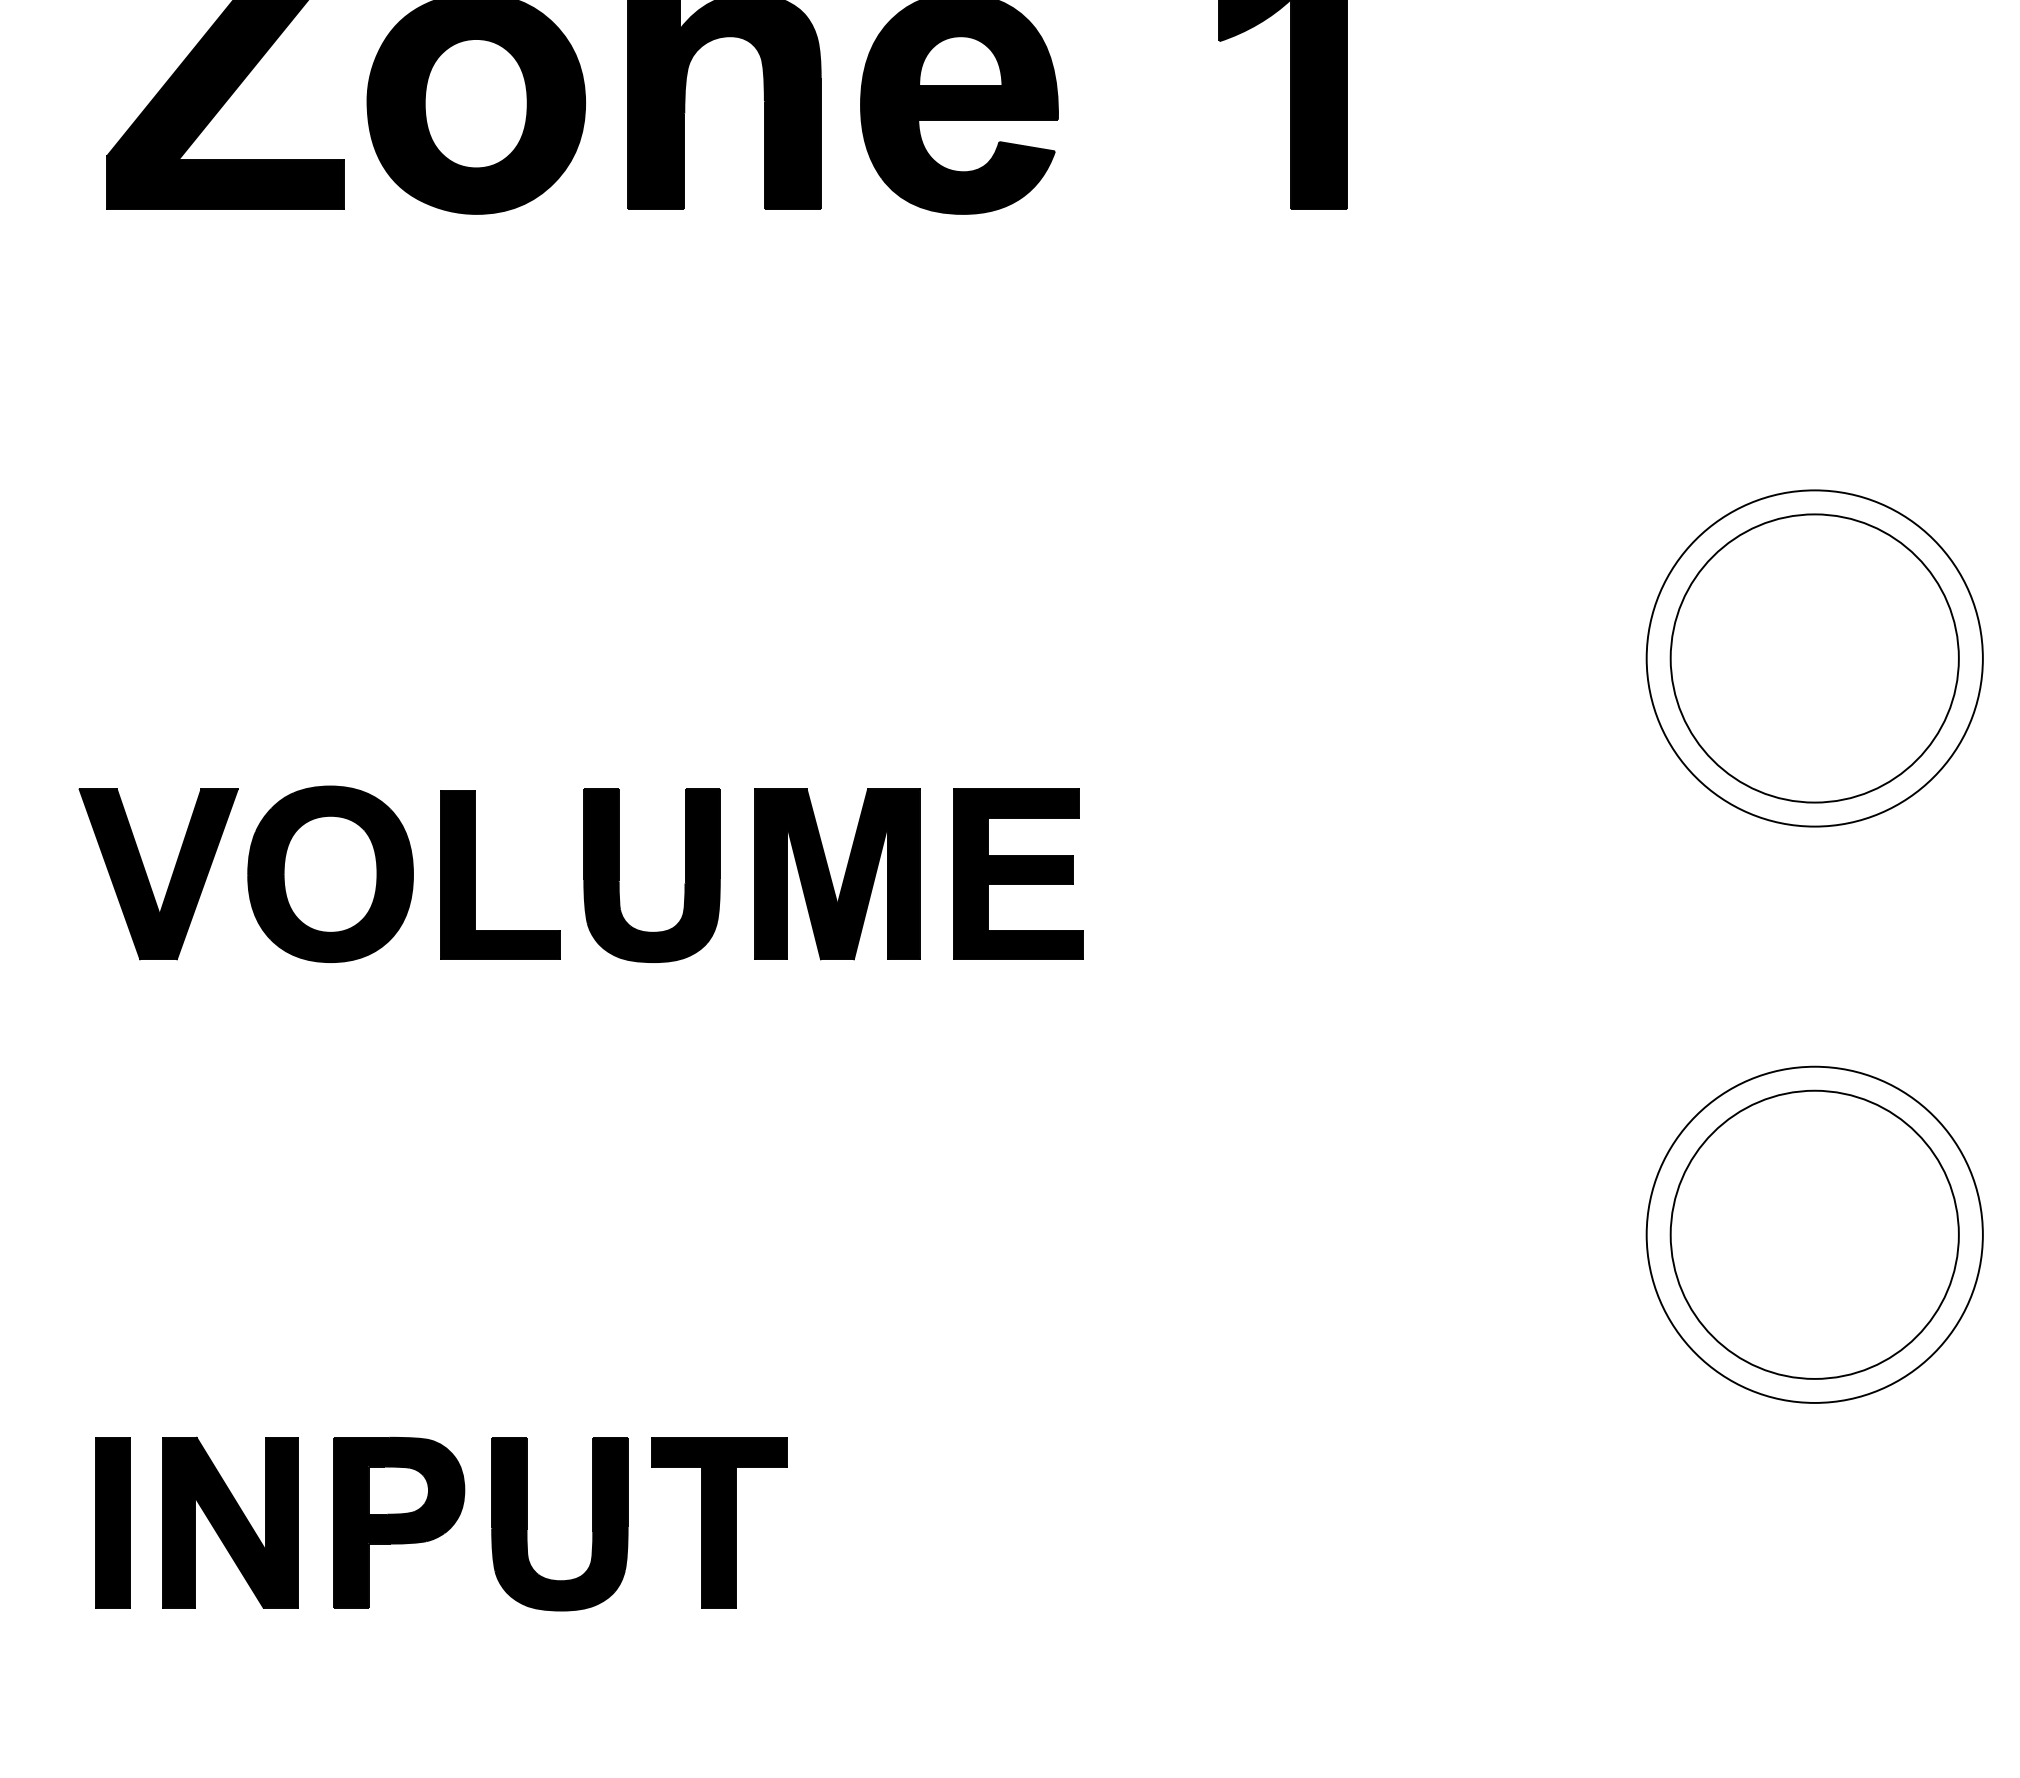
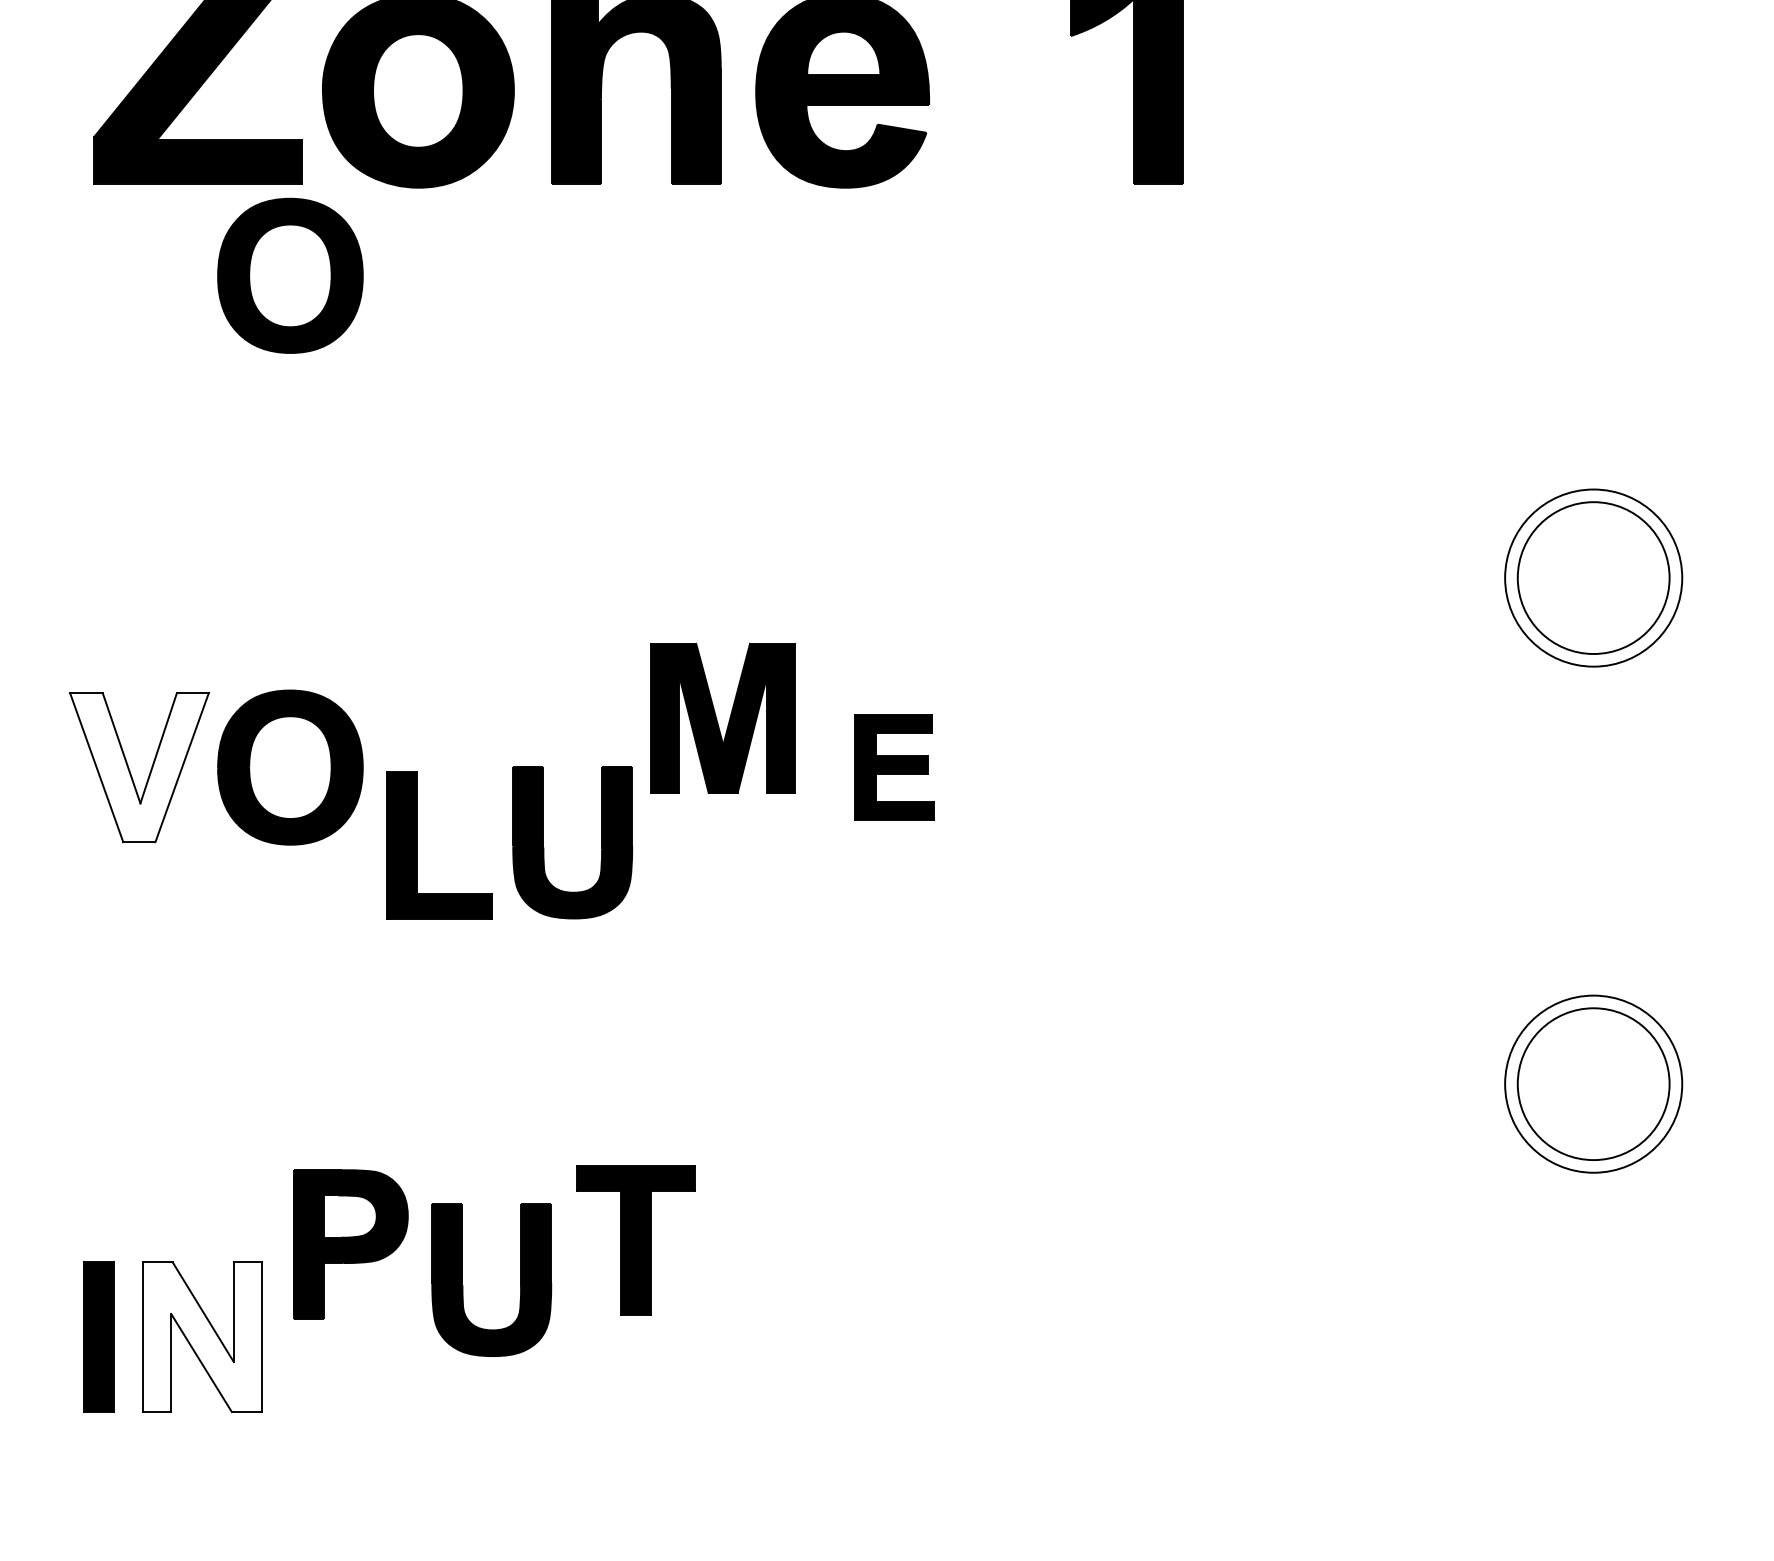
part: (330, 313) -> (290, 275), added
circle: (1814, 658) -> (1593, 578), size x0.6
circle: (1814, 658) -> (1593, 578), size x0.6
part: (1018, 873) -> (894, 766), size x0.7
fill: (158, 874) -> (139, 767), removed
part: (475, 874) -> (417, 845), moved
part: (619, 875) -> (544, 842), moved
part: (831, 877) -> (717, 721), moved
circle: (1814, 1234) -> (1593, 1083), size x0.6
circle: (1814, 1234) -> (1593, 1083), size x0.6
fill: (230, 1522) -> (202, 1336), removed
part: (399, 1522) -> (350, 1244), moved
part: (719, 1522) -> (636, 1240), moved
part: (527, 1524) -> (463, 1280), moved

